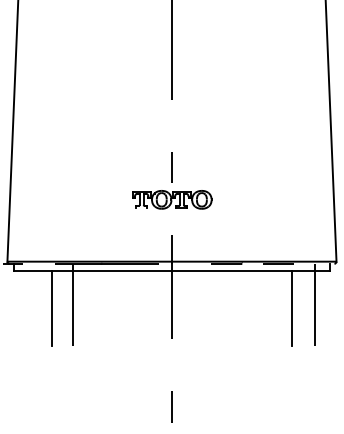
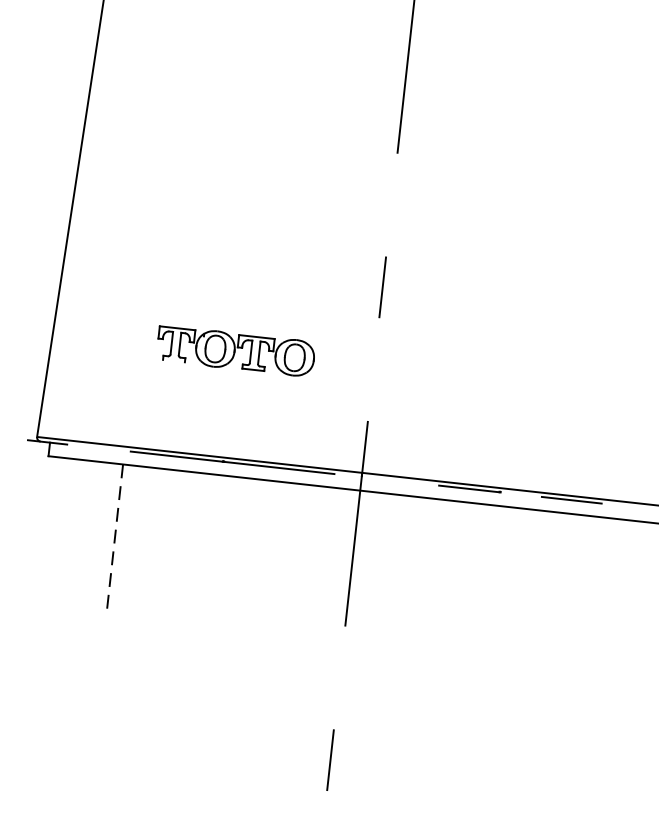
part: (172, 199) -> (236, 350), moved
line: (73, 304) -> (158, 536), removed
line: (314, 304) -> (634, 588), removed
line: (51, 308) -> (113, 539), solid -> dashed
line: (292, 308) -> (590, 591), removed

